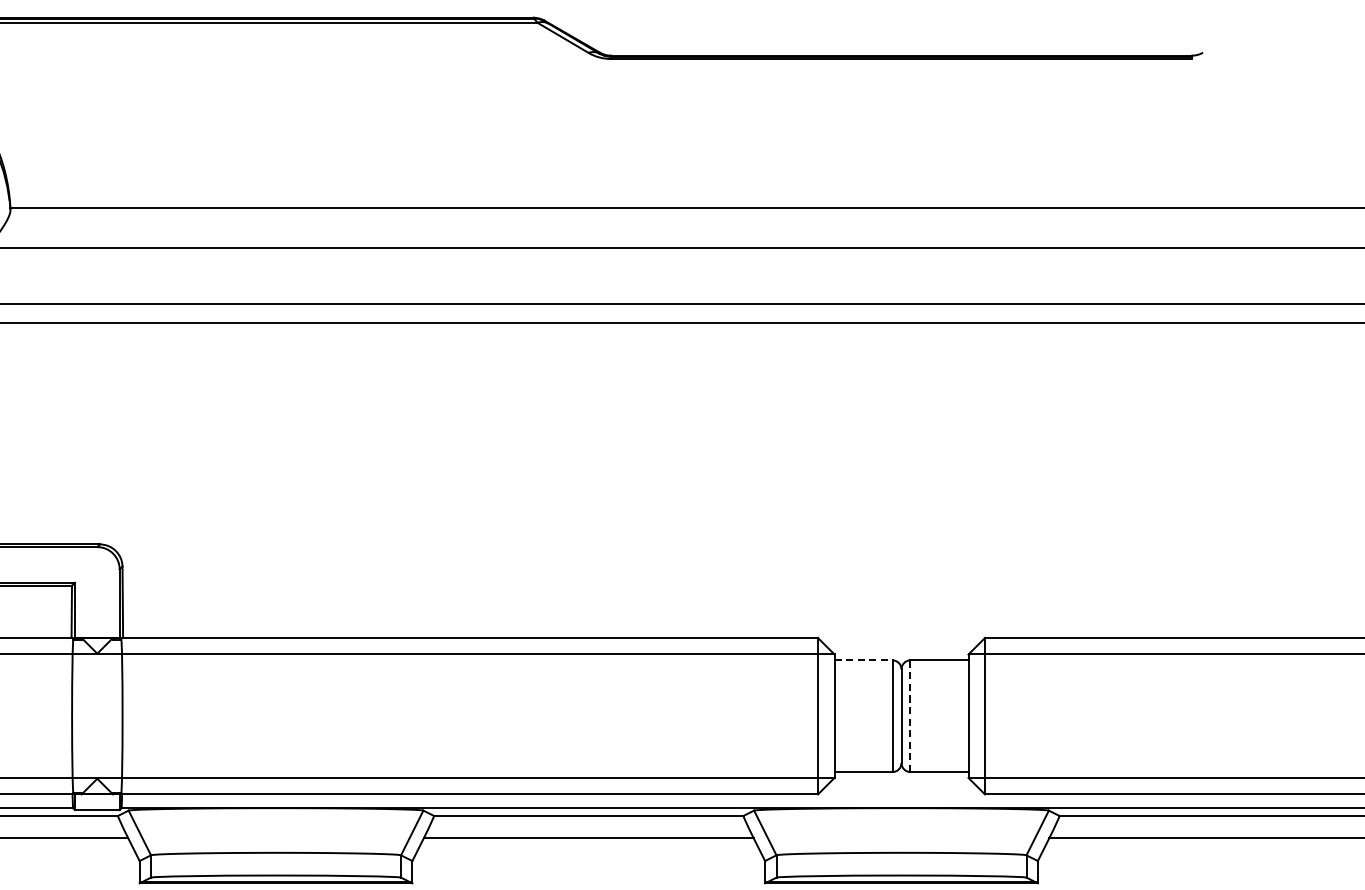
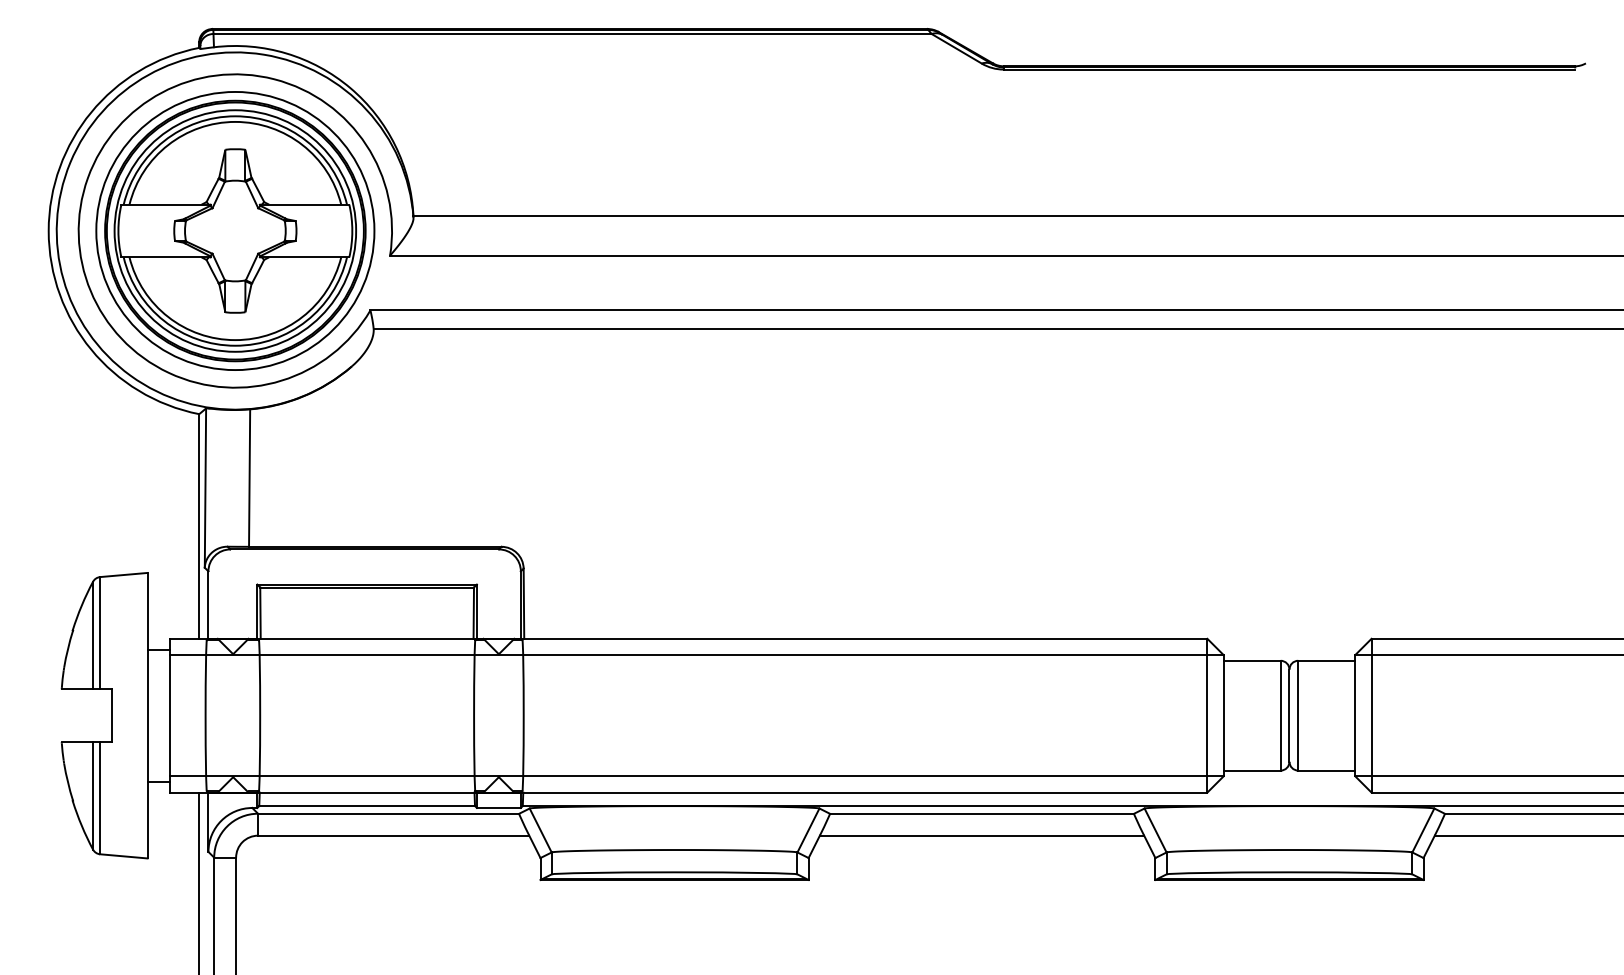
line: (863, 660) -> (1252, 660), dashed -> solid
line: (910, 716) -> (1298, 715), dashed -> solid

